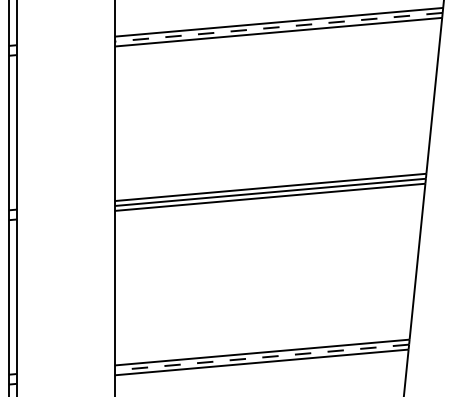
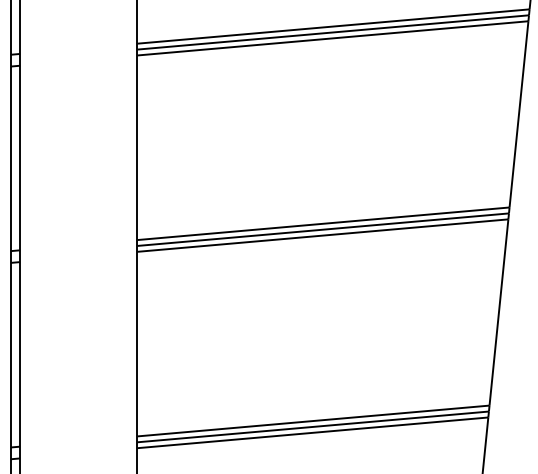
line: (278, 27) -> (333, 32), dashed -> solid
line: (261, 357) -> (312, 426), dashed -> solid

